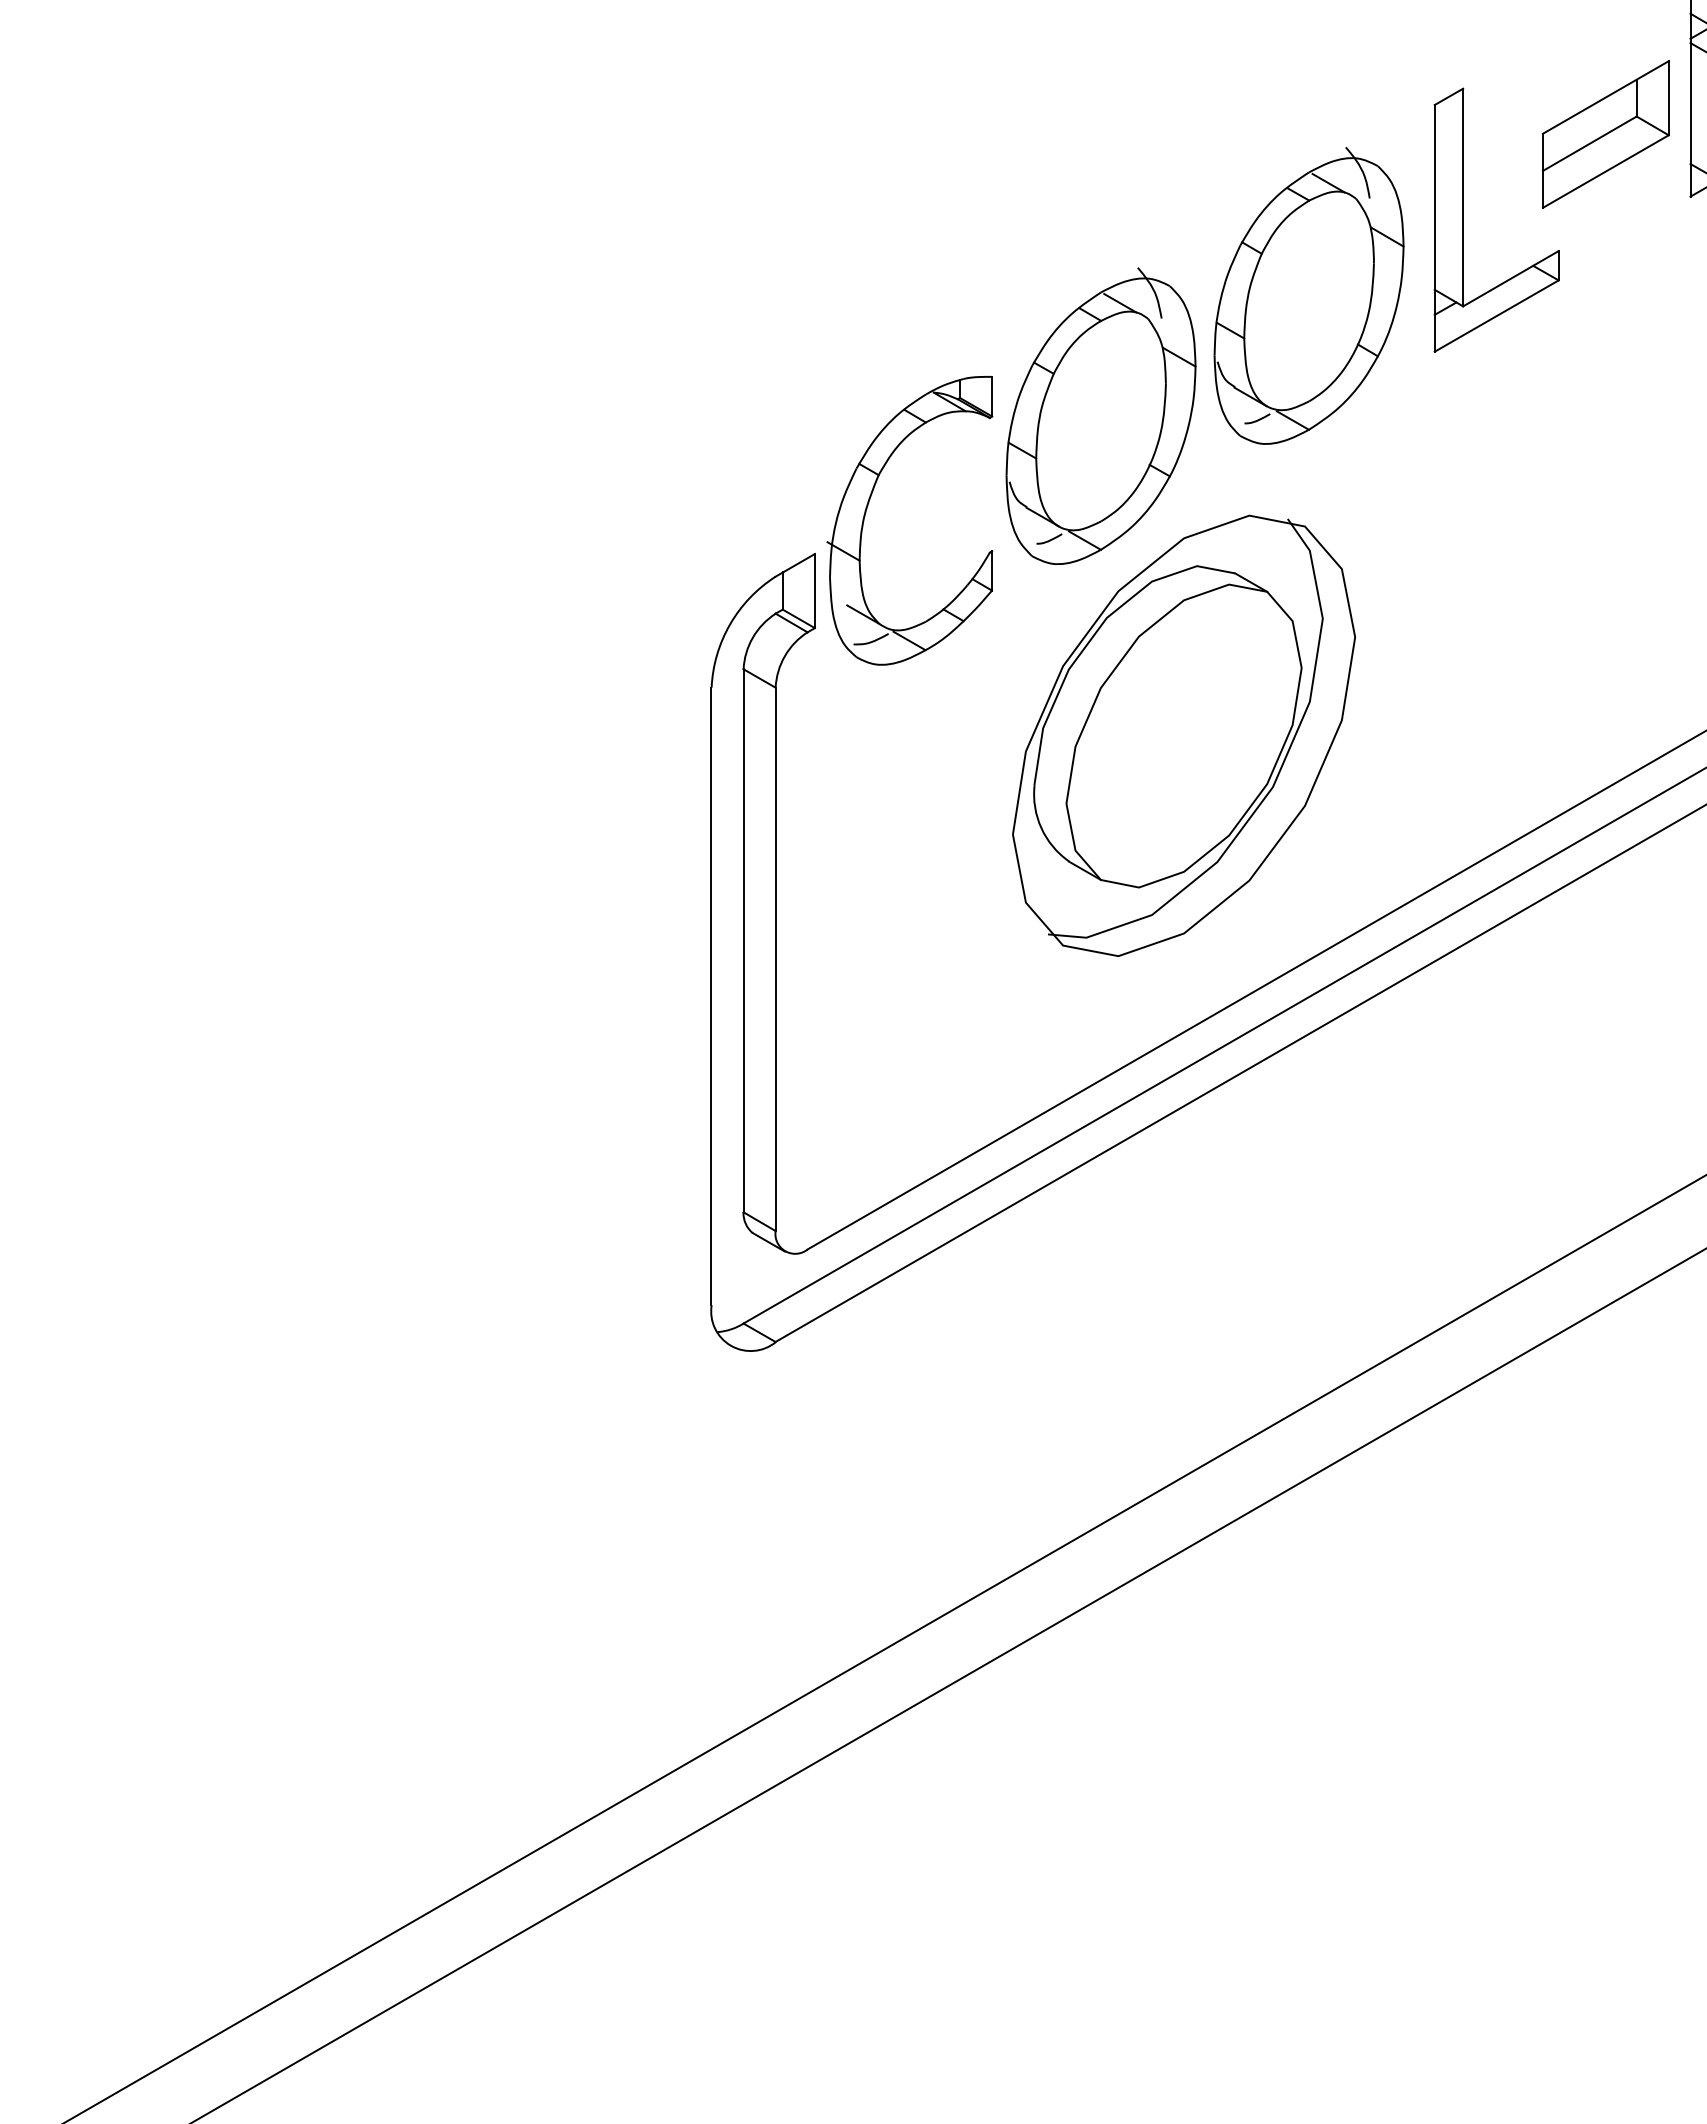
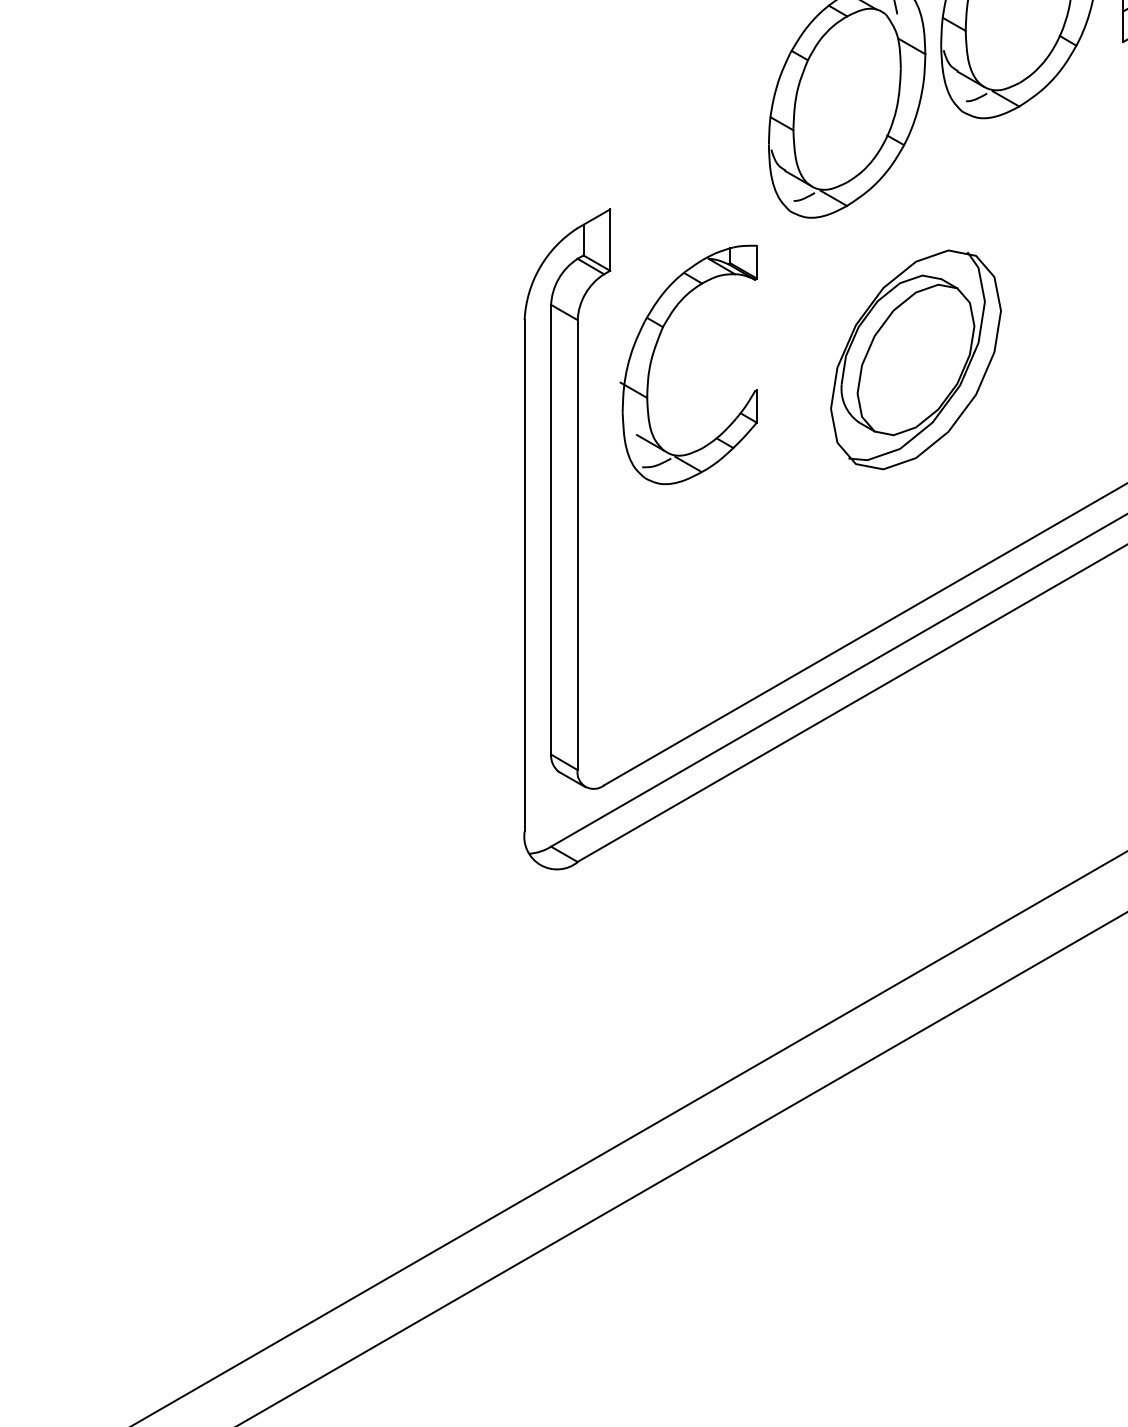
part: (867, 509) -> (653, 355), moved
part: (1184, 735) -> (916, 359), size x0.6

